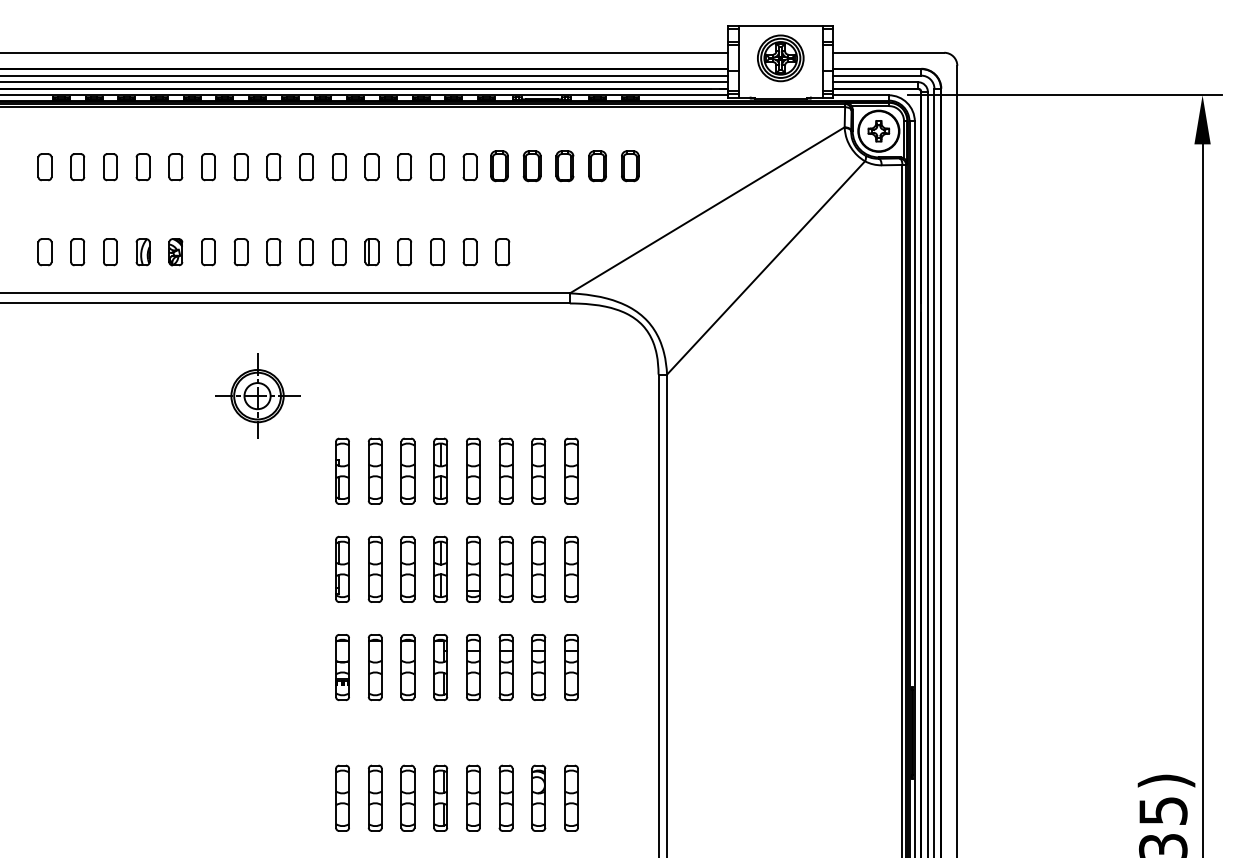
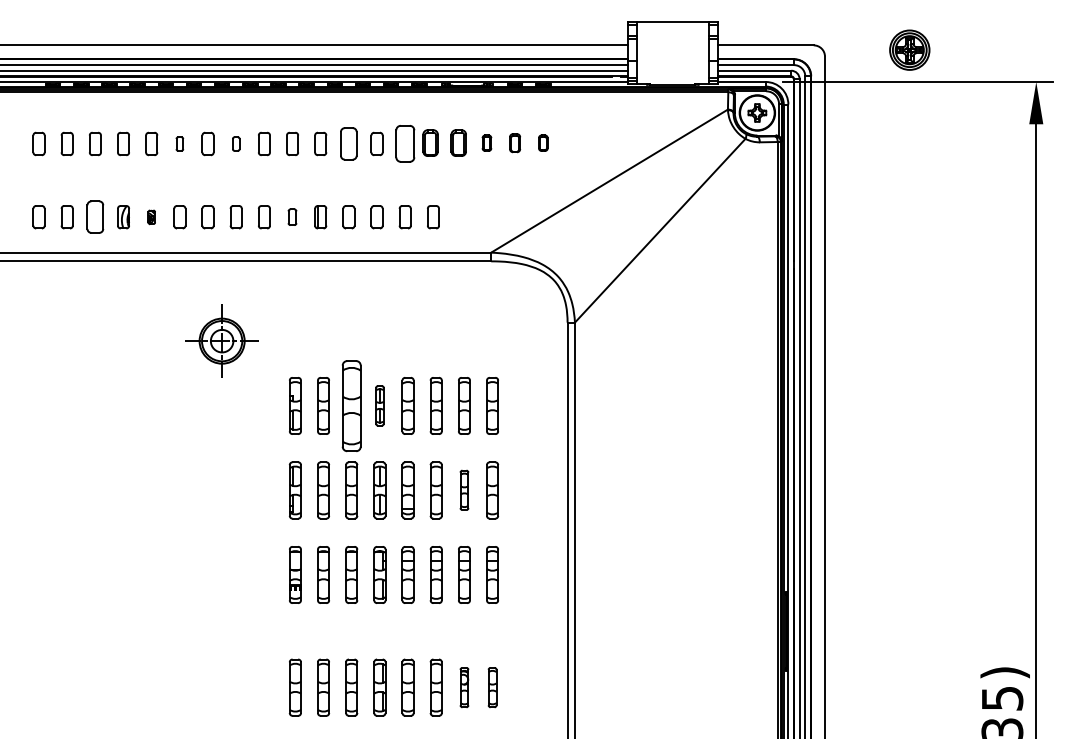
part: (780, 58) -> (909, 50), moved
part: (564, 166) -> (486, 143), size x0.6
part: (597, 166) -> (515, 143), size x0.7
part: (630, 166) -> (543, 143), size x0.6
part: (208, 167) -> (179, 144), size x0.6
part: (273, 167) -> (235, 144), size x0.6
part: (404, 167) -> (348, 144), size x1.4
part: (469, 167) -> (404, 144), size x1.6
part: (110, 252) -> (95, 217), size x1.4
part: (175, 252) -> (151, 217), size x0.6
part: (338, 252) -> (291, 217), size x0.7
part: (407, 470) -> (351, 405), size x1.6
part: (440, 470) -> (379, 405), size x0.7
part: (538, 568) -> (464, 489), size x0.7
part: (538, 797) -> (464, 686), size x0.7
part: (571, 797) -> (492, 686), size x0.7

